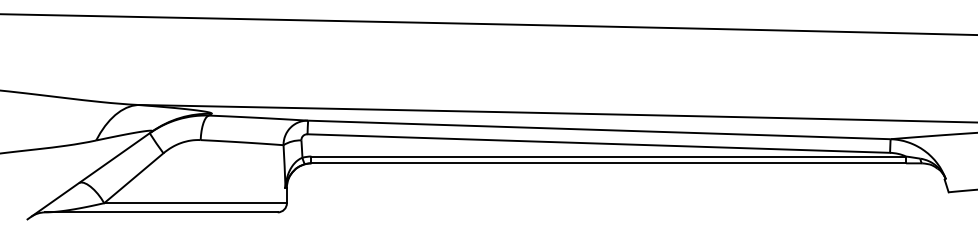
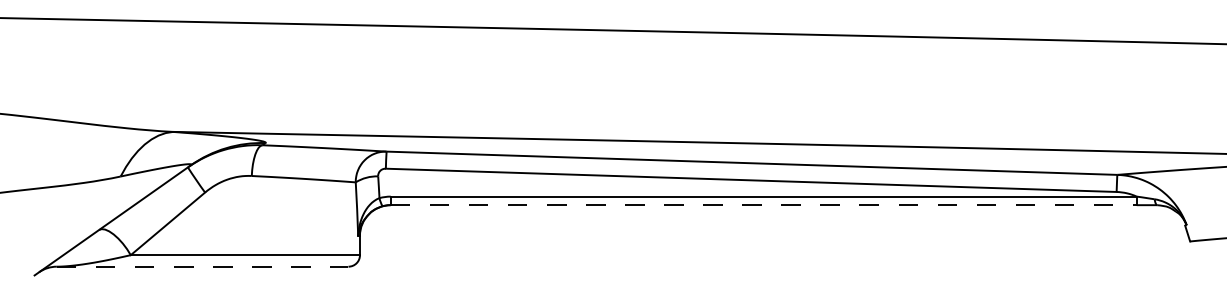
line: (609, 163) -> (764, 205), solid -> dashed
line: (161, 212) -> (202, 266), solid -> dashed

